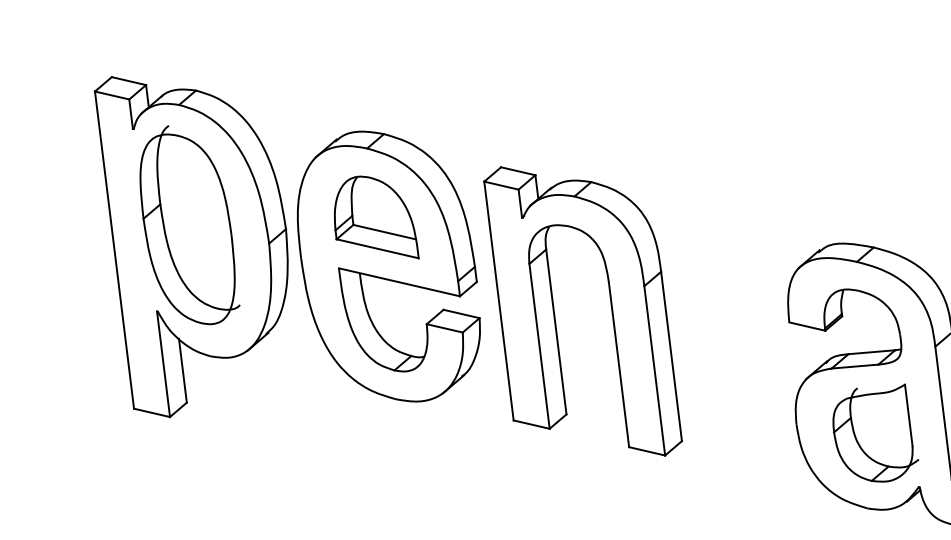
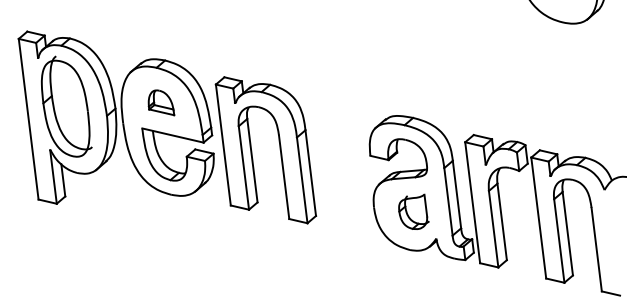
part: (376, 217) -> (161, 102), size x0.6
part: (874, 432) -> (413, 211), size x0.7

